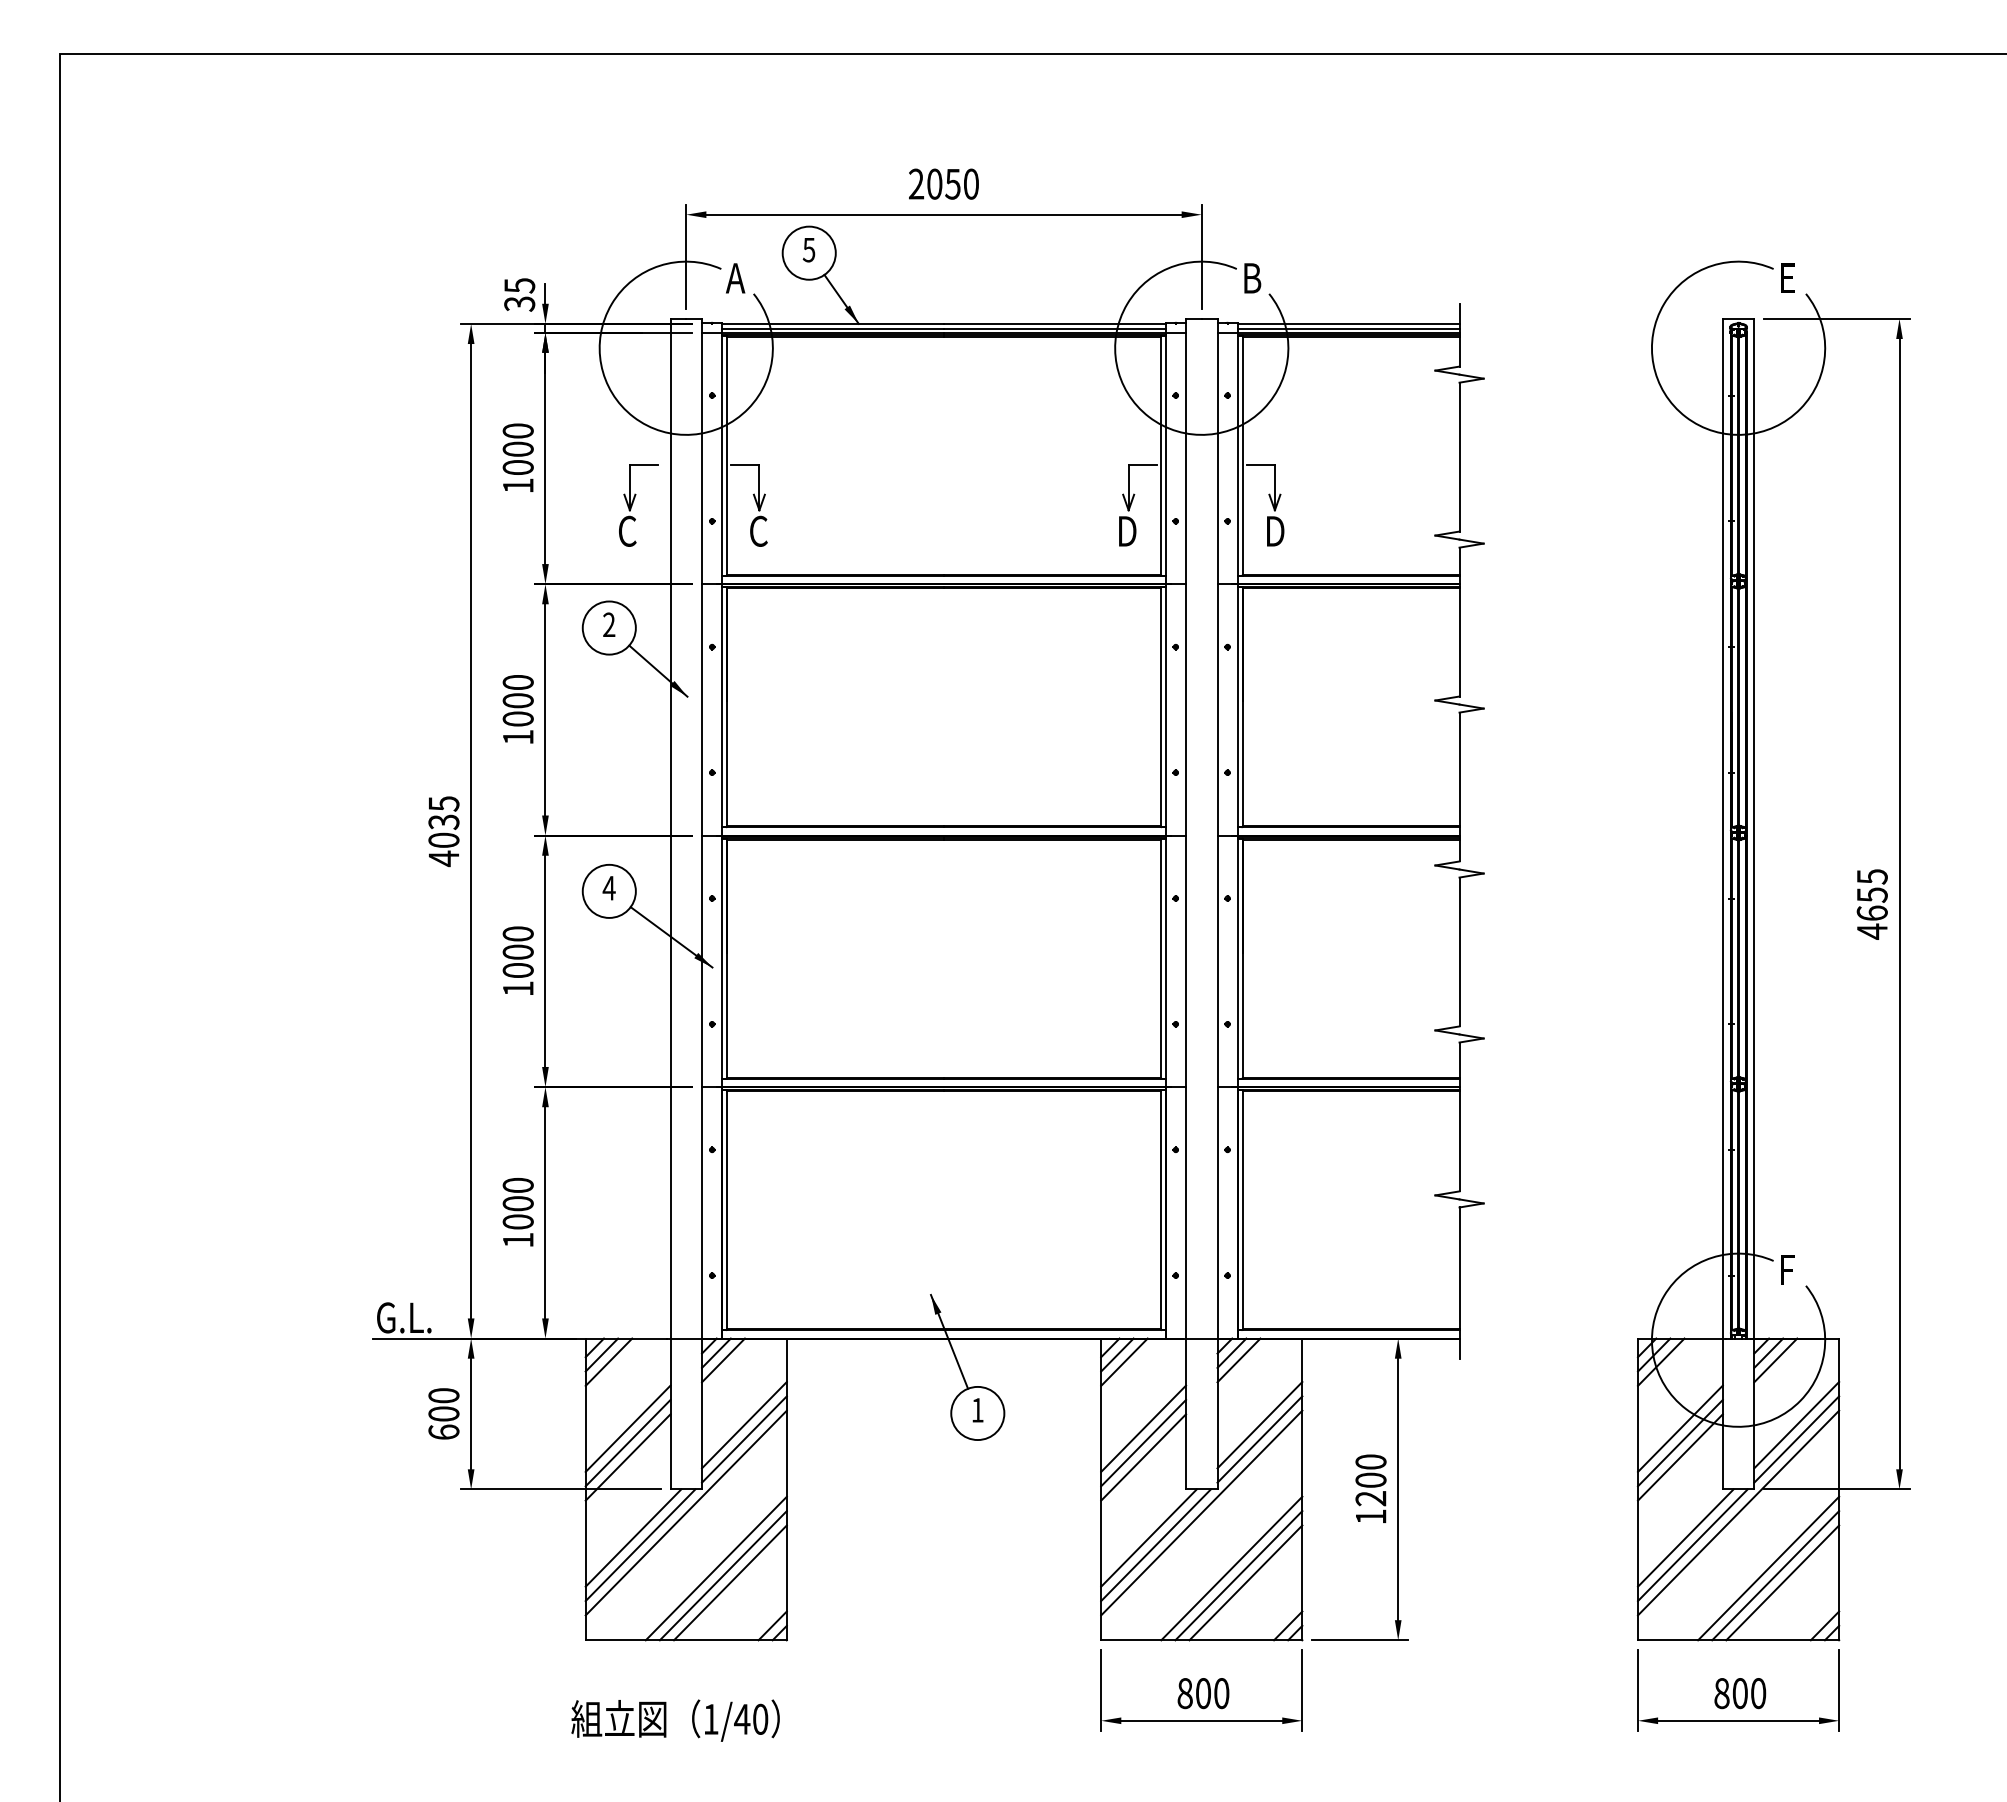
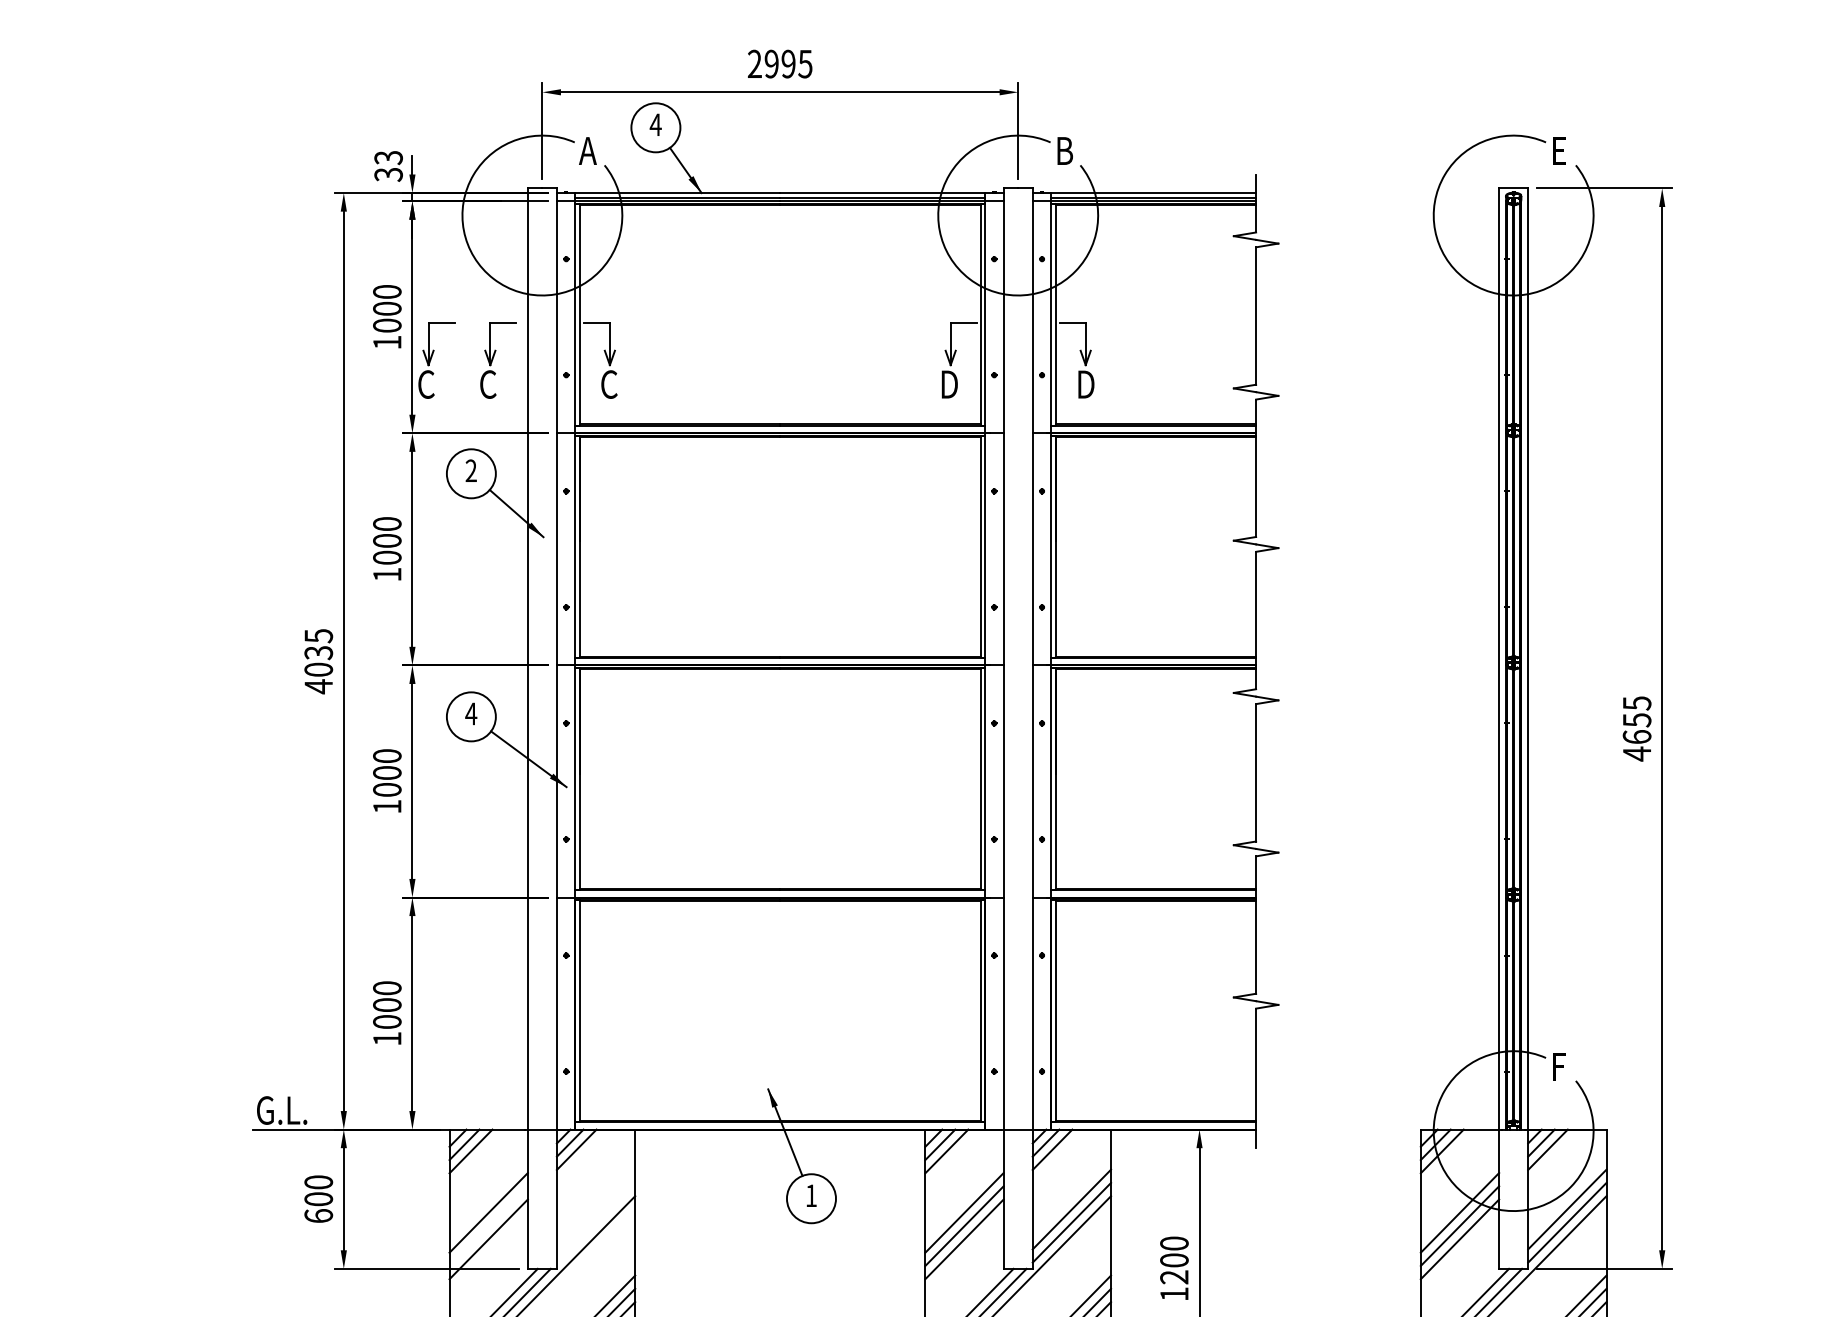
text: (952, 183) -> (788, 63), 2050 -> 2995
text: (808, 250) -> (655, 125), 5 -> 4
text: (519, 285) -> (388, 157), 35 -> 33
part: (571, 505) -> (436, 360), added
line: (744, 1424) -> (596, 1208), removed
line: (744, 1439) -> (596, 1222), removed
line: (627, 1442) -> (488, 1225), removed

